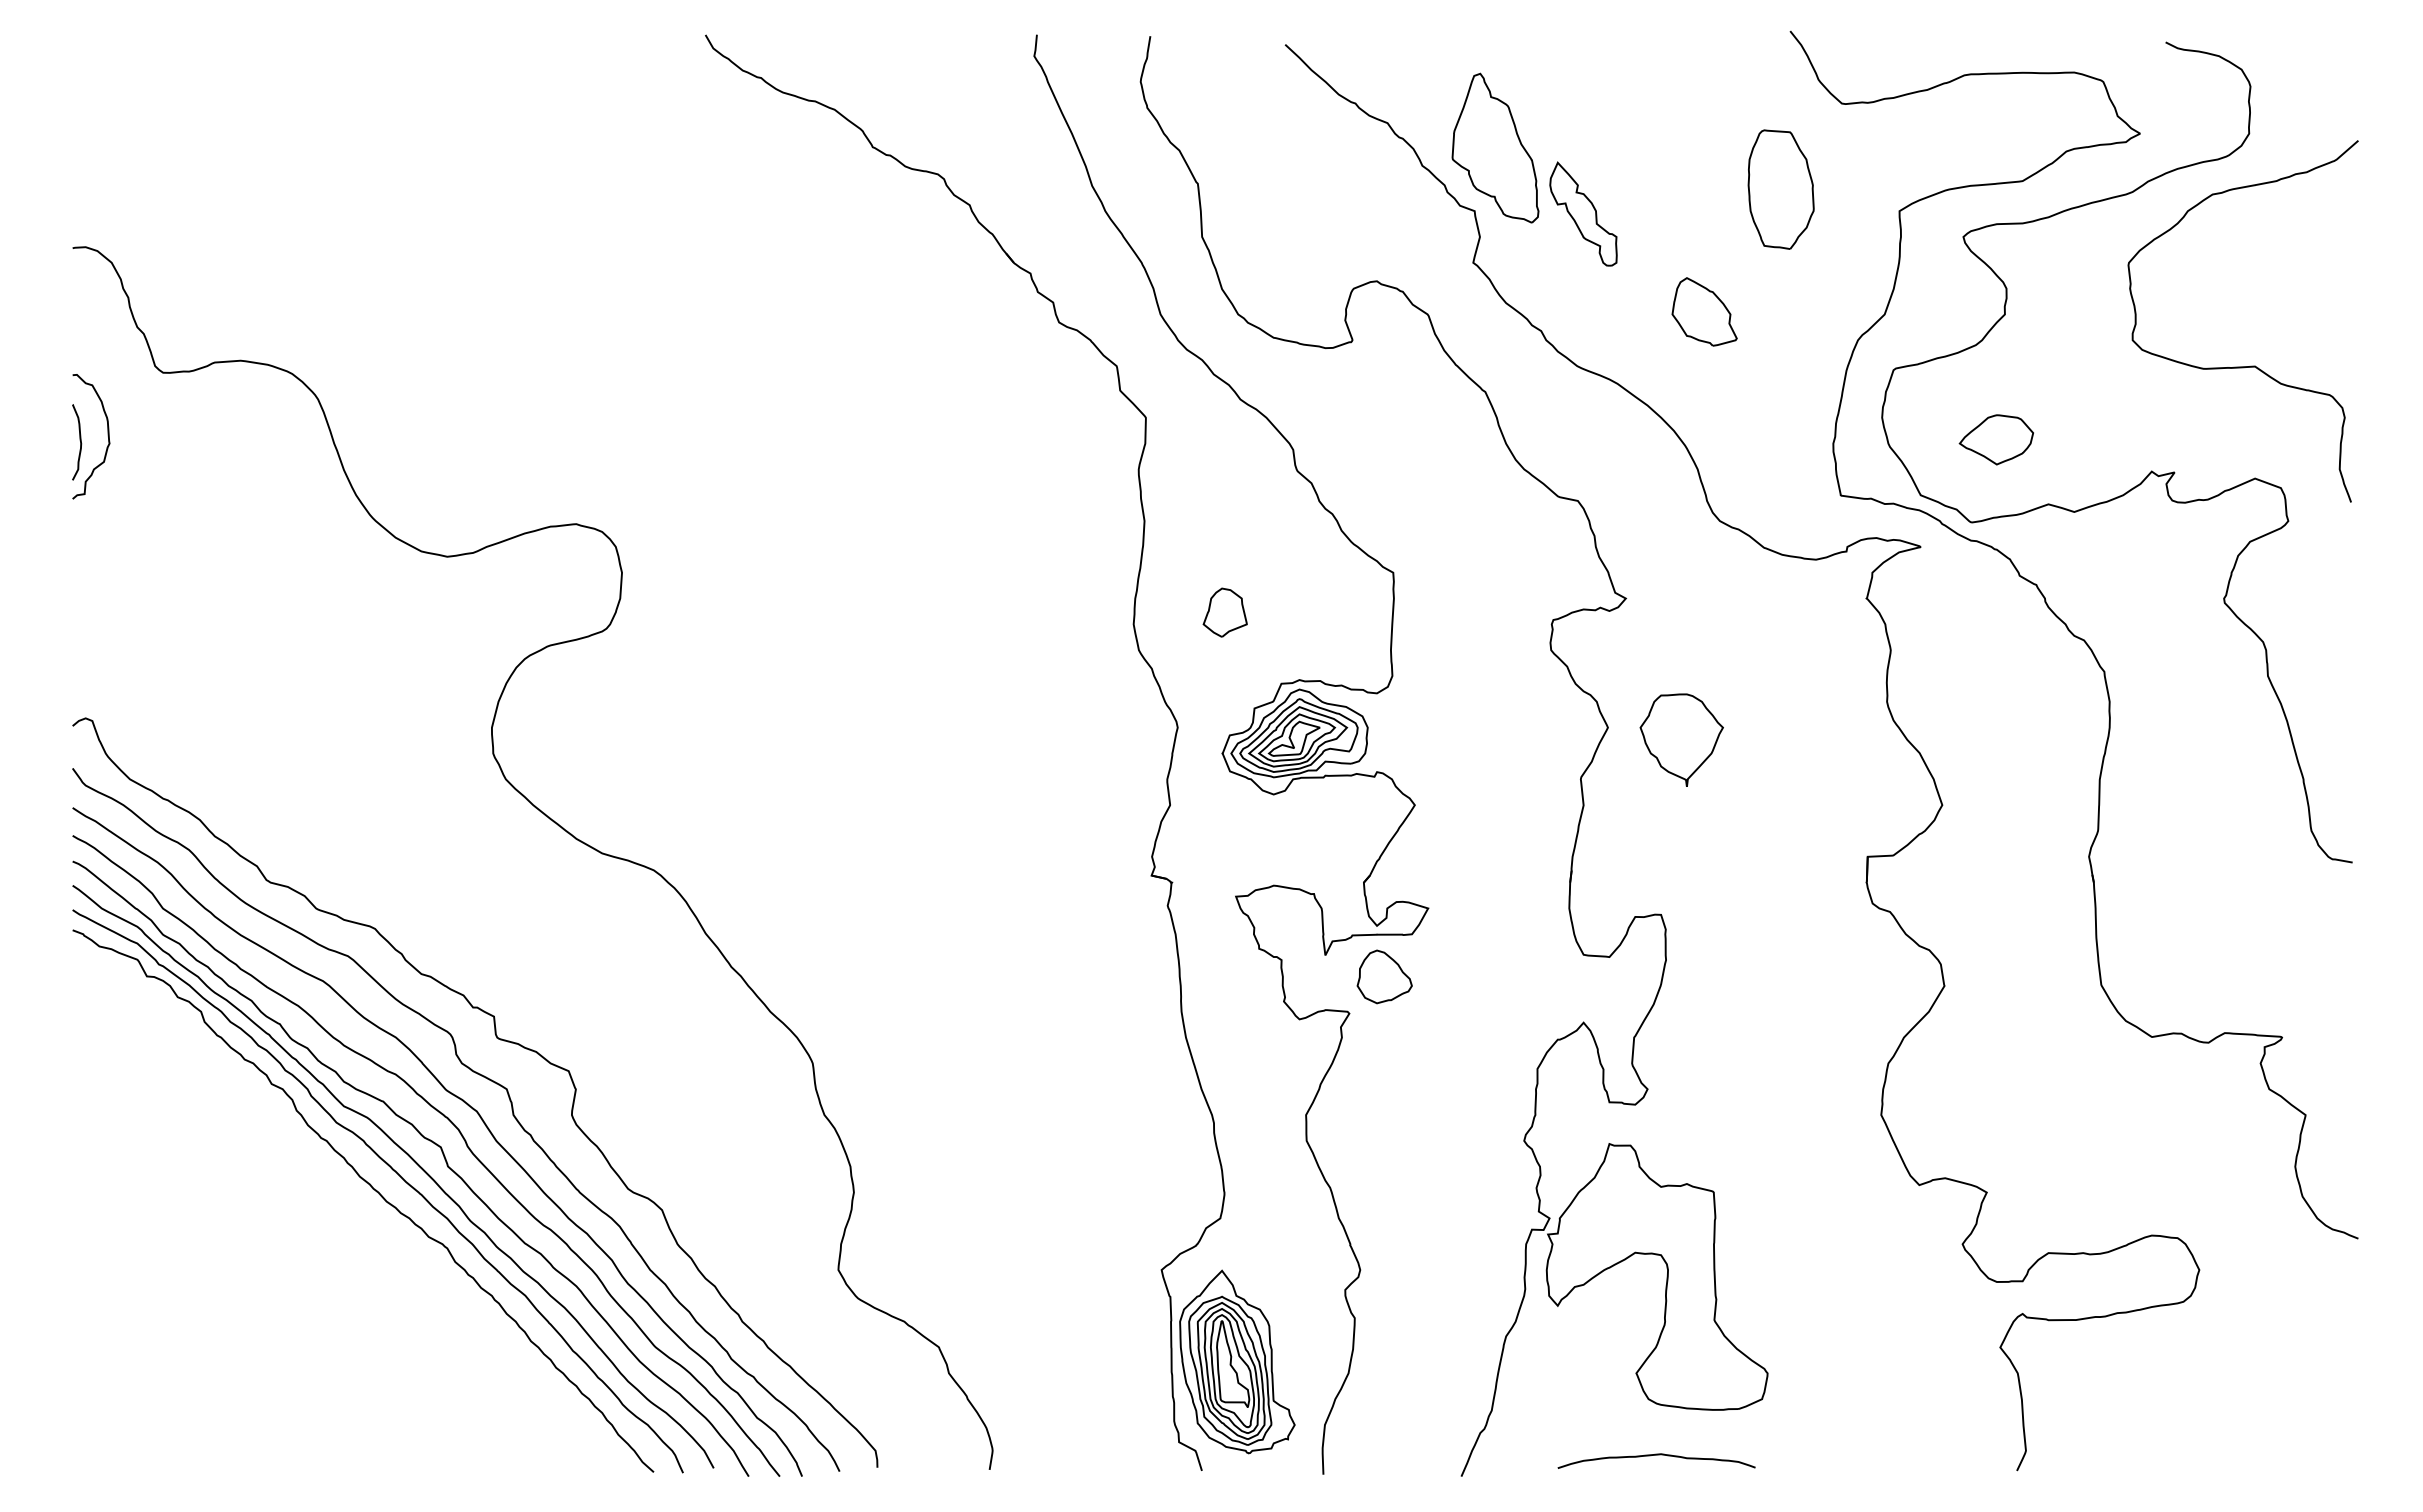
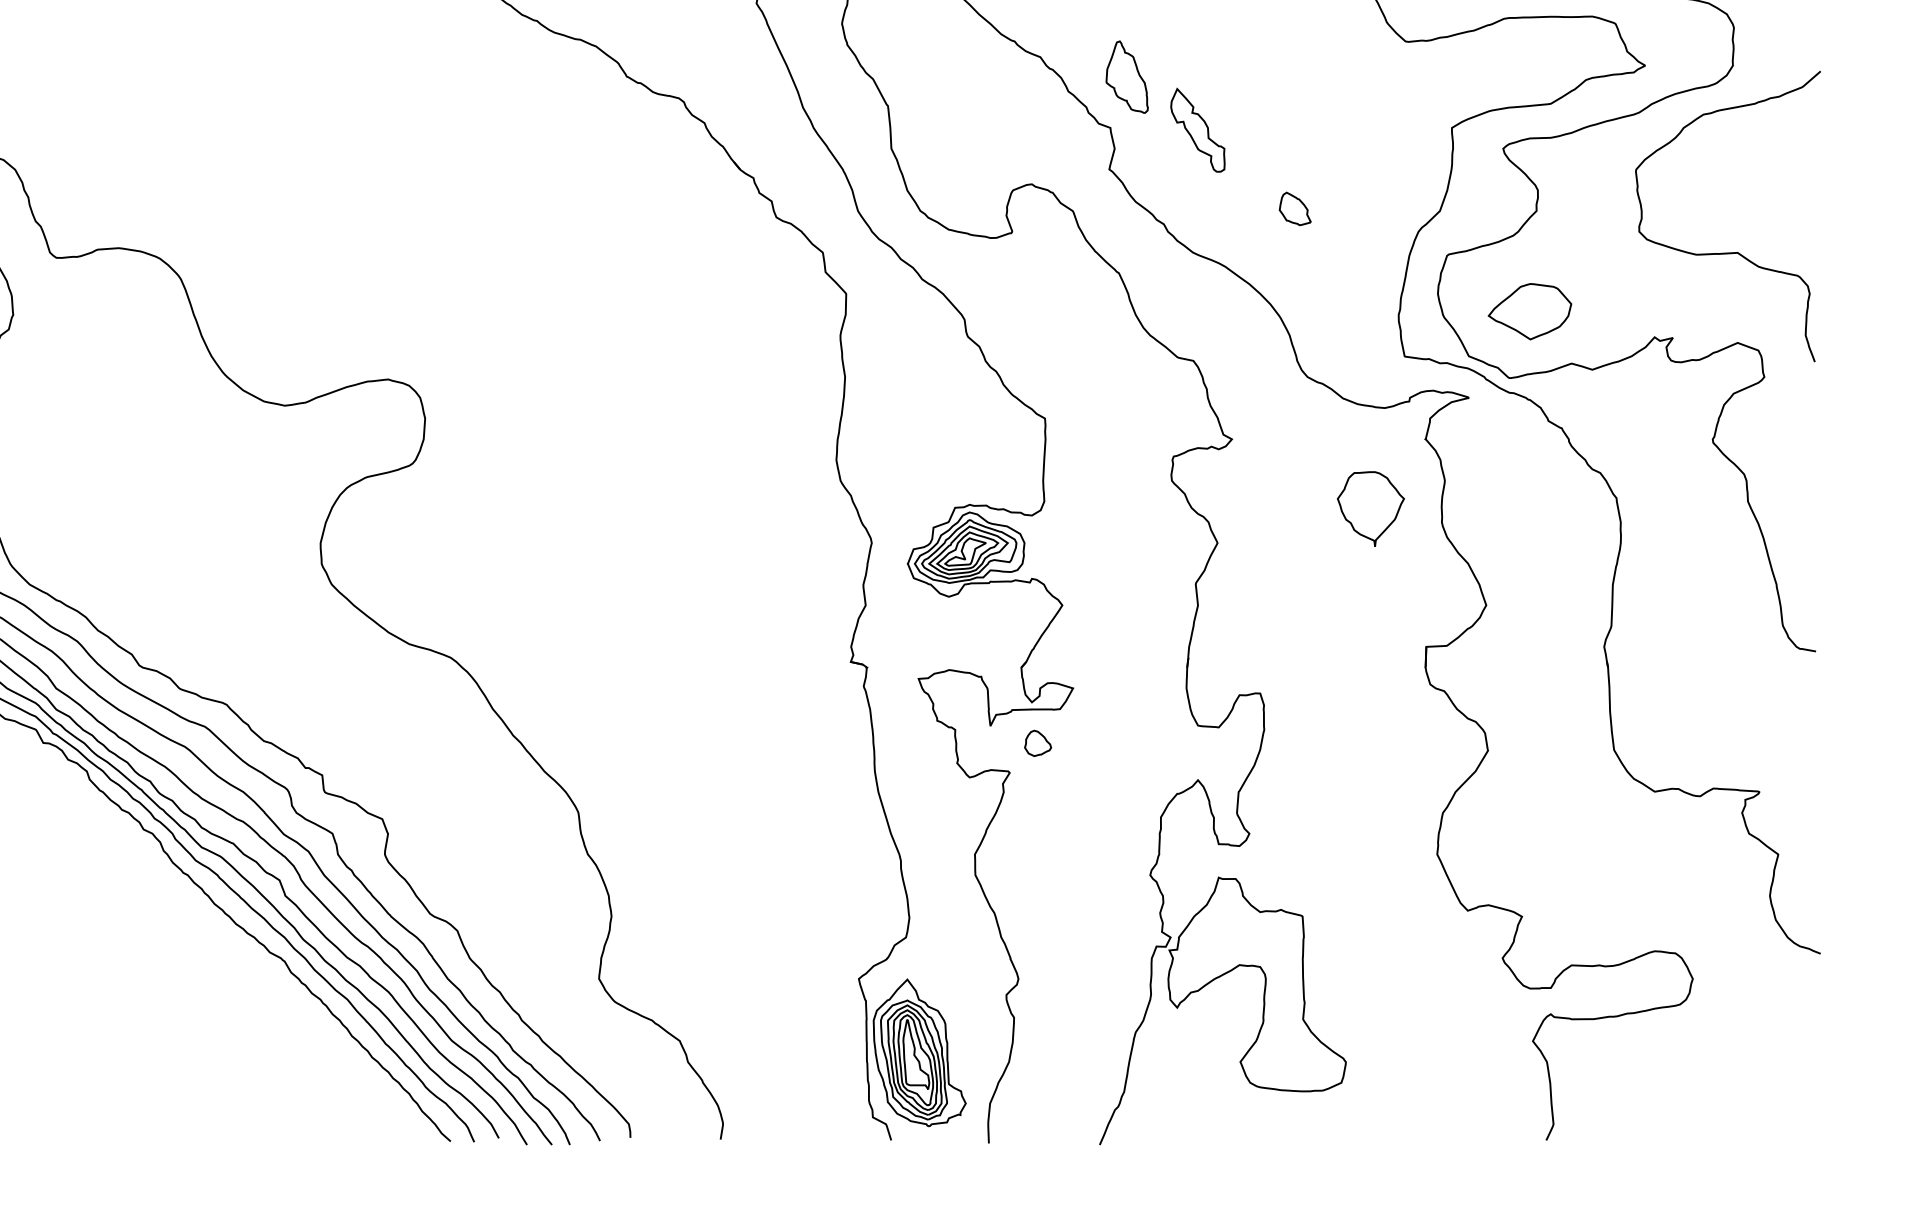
part: (1495, 147) -> (1127, 76), size x0.6
part: (1780, 189) -> (1356, 110), removed
part: (1704, 311) -> (1295, 208), size x0.6
part: (1995, 439) -> (1529, 311), size x1.4
part: (1224, 612) -> (909, 450), removed
part: (1681, 739) -> (1370, 508), moved
part: (1384, 976) -> (1037, 743), size x0.6
curve: (1656, 1455) -> (1256, 1128), removed

